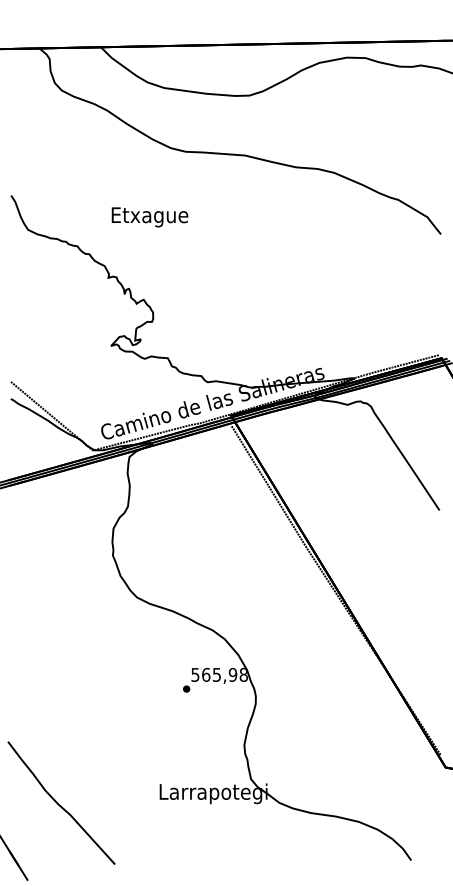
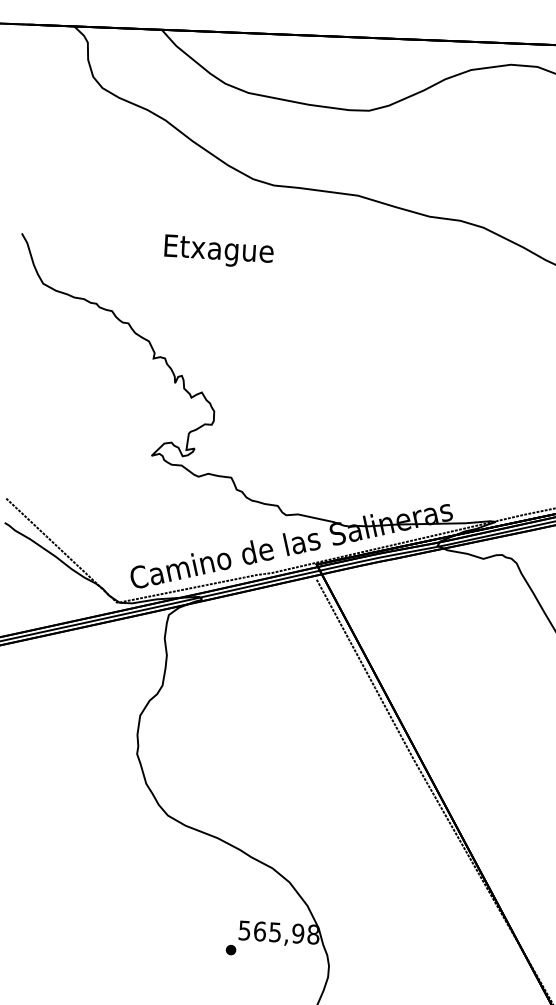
text: (149, 217) -> (218, 251), moved

